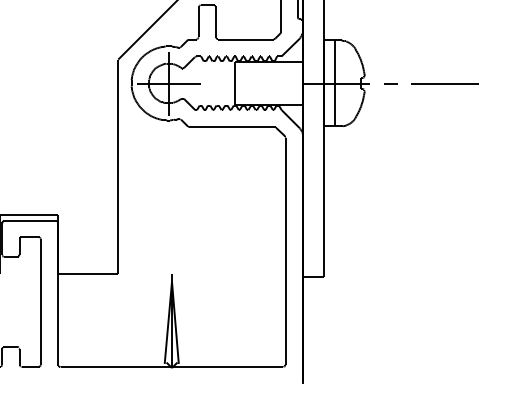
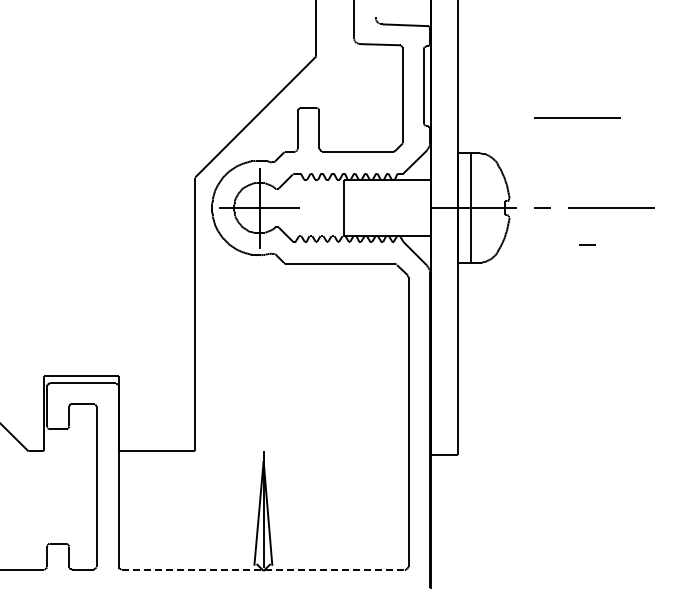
line: (418, 12) -> (577, 117), added
line: (425, 112) -> (587, 244), added
line: (171, 366) -> (263, 569), solid -> dashed

